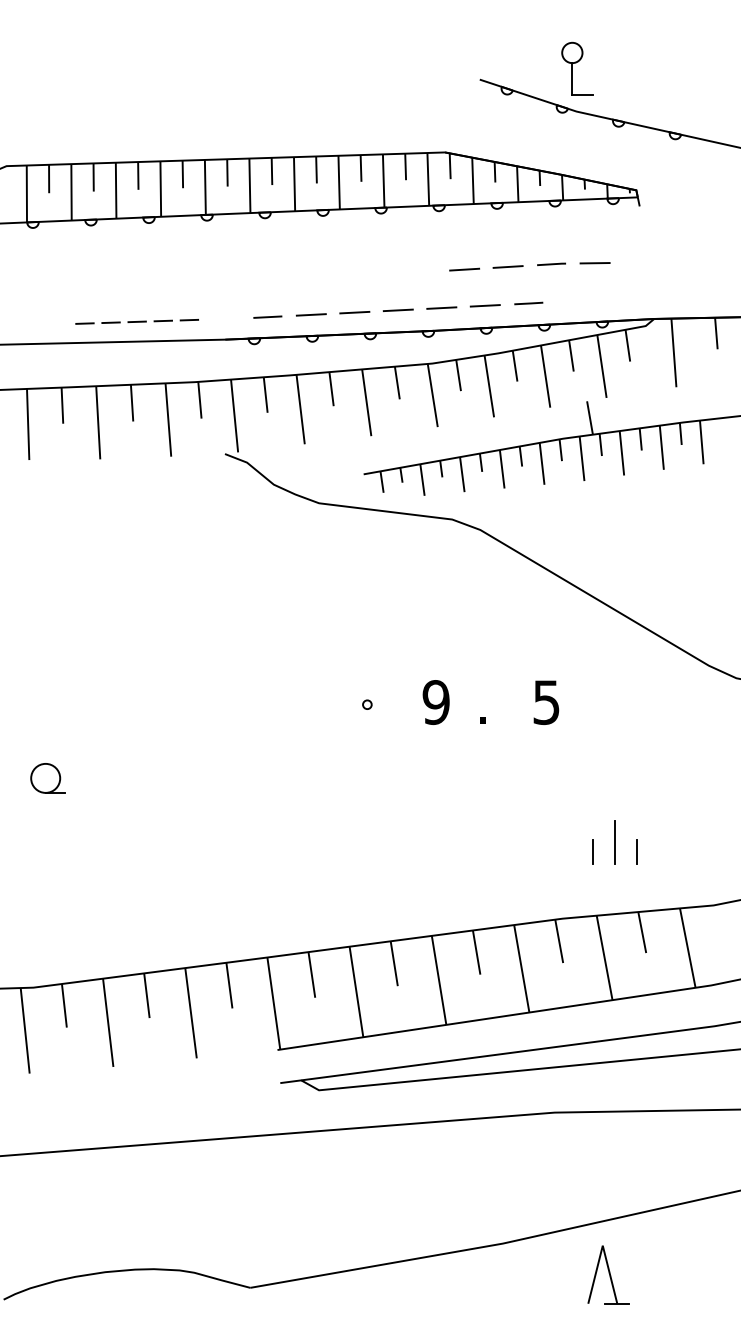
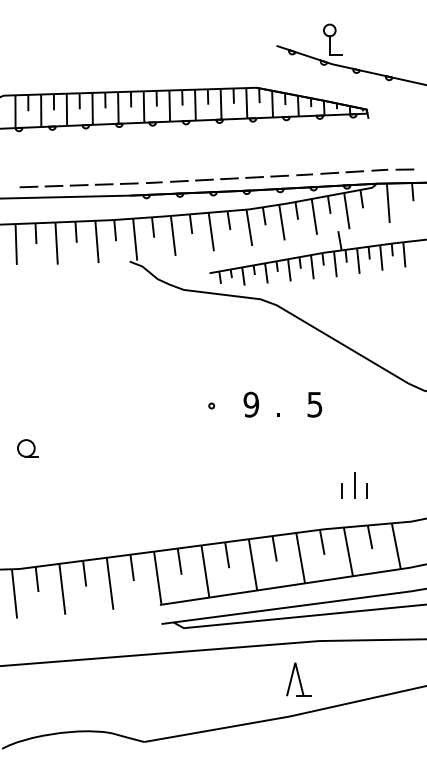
part: (530, 266) -> (367, 171), moved
part: (136, 322) -> (78, 185), size x1.67
part: (608, 1274) -> (298, 679), moved

